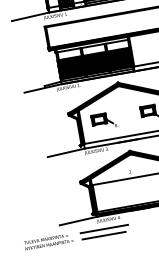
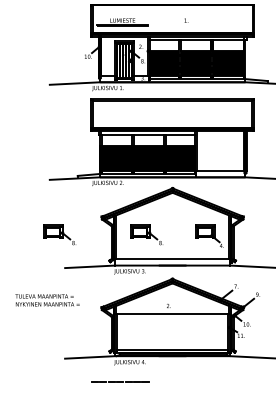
part: (38, 132) -> (59, 234), added
line: (104, 229) -> (121, 373), removed
text: (48, 241) -> (47, 300), moved

